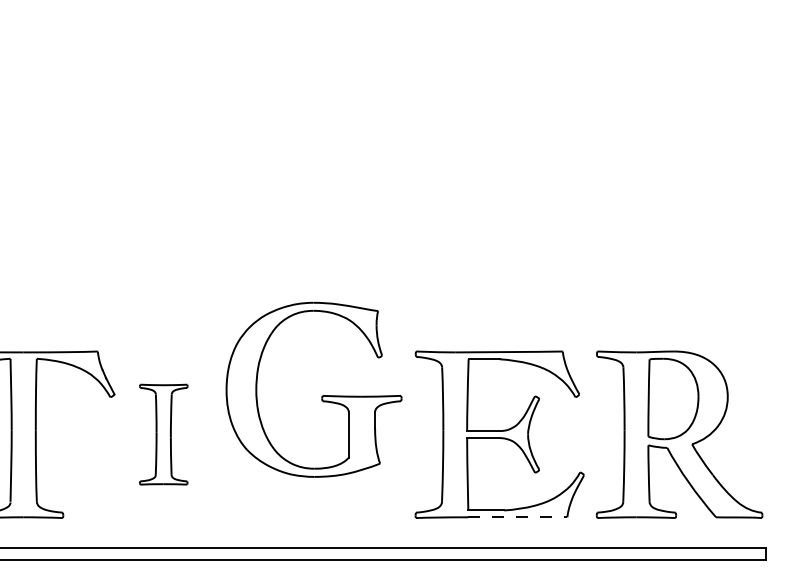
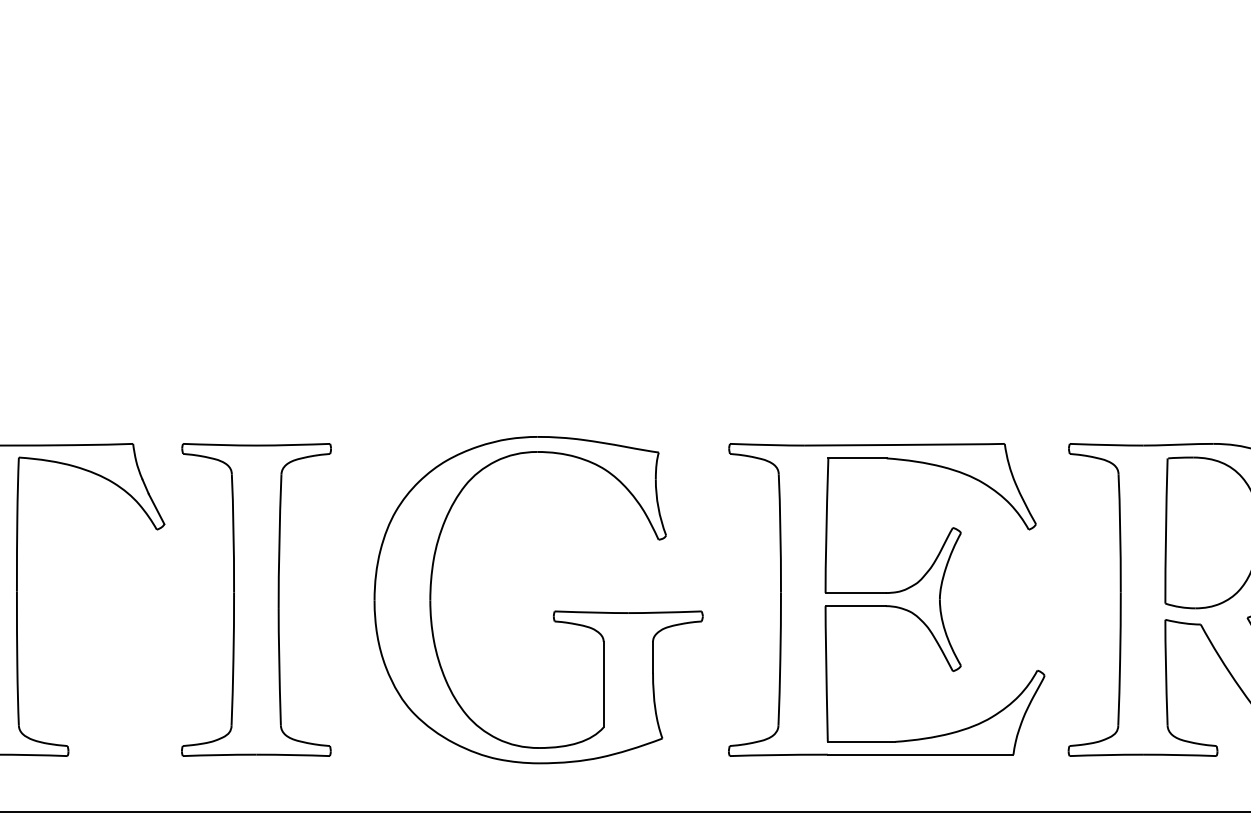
part: (321, 396) -> (552, 612), moved
part: (163, 434) -> (256, 599), size x1.67
line: (517, 517) -> (919, 755), dashed -> solid

